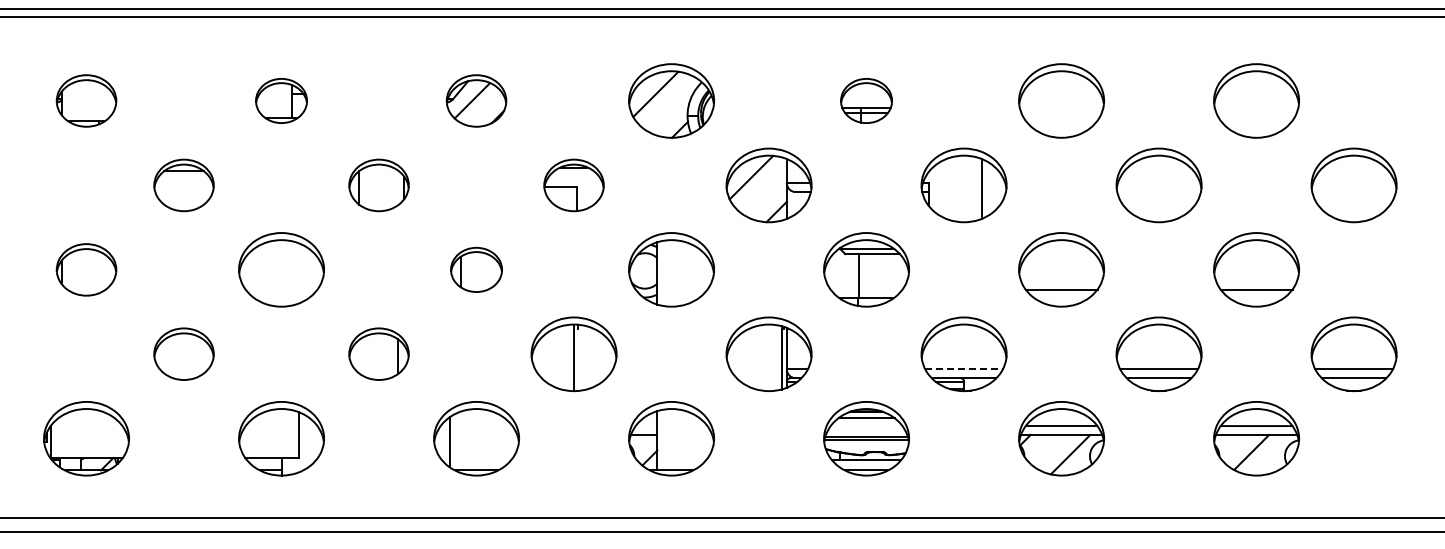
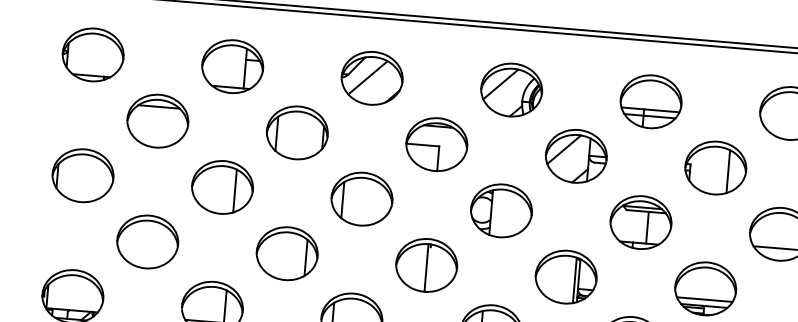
part: (86, 100) -> (93, 54), size x1.43
part: (281, 100) -> (232, 66), size x1.67
part: (476, 100) -> (372, 78), size x1.43
part: (866, 100) -> (651, 101), size x1.67
part: (183, 185) -> (157, 121), size x1.43
part: (378, 185) -> (296, 132), size x1.43
part: (573, 185) -> (436, 144), size x1.43
part: (86, 269) -> (83, 175), size x1.43
part: (476, 269) -> (362, 198), size x1.67
line: (299, 273) -> (235, 191), added
line: (859, 276) -> (647, 227), moved
part: (183, 353) -> (147, 241), size x1.43
part: (378, 353) -> (286, 253), size x1.43
line: (964, 369) -> (705, 299), dashed -> solid

